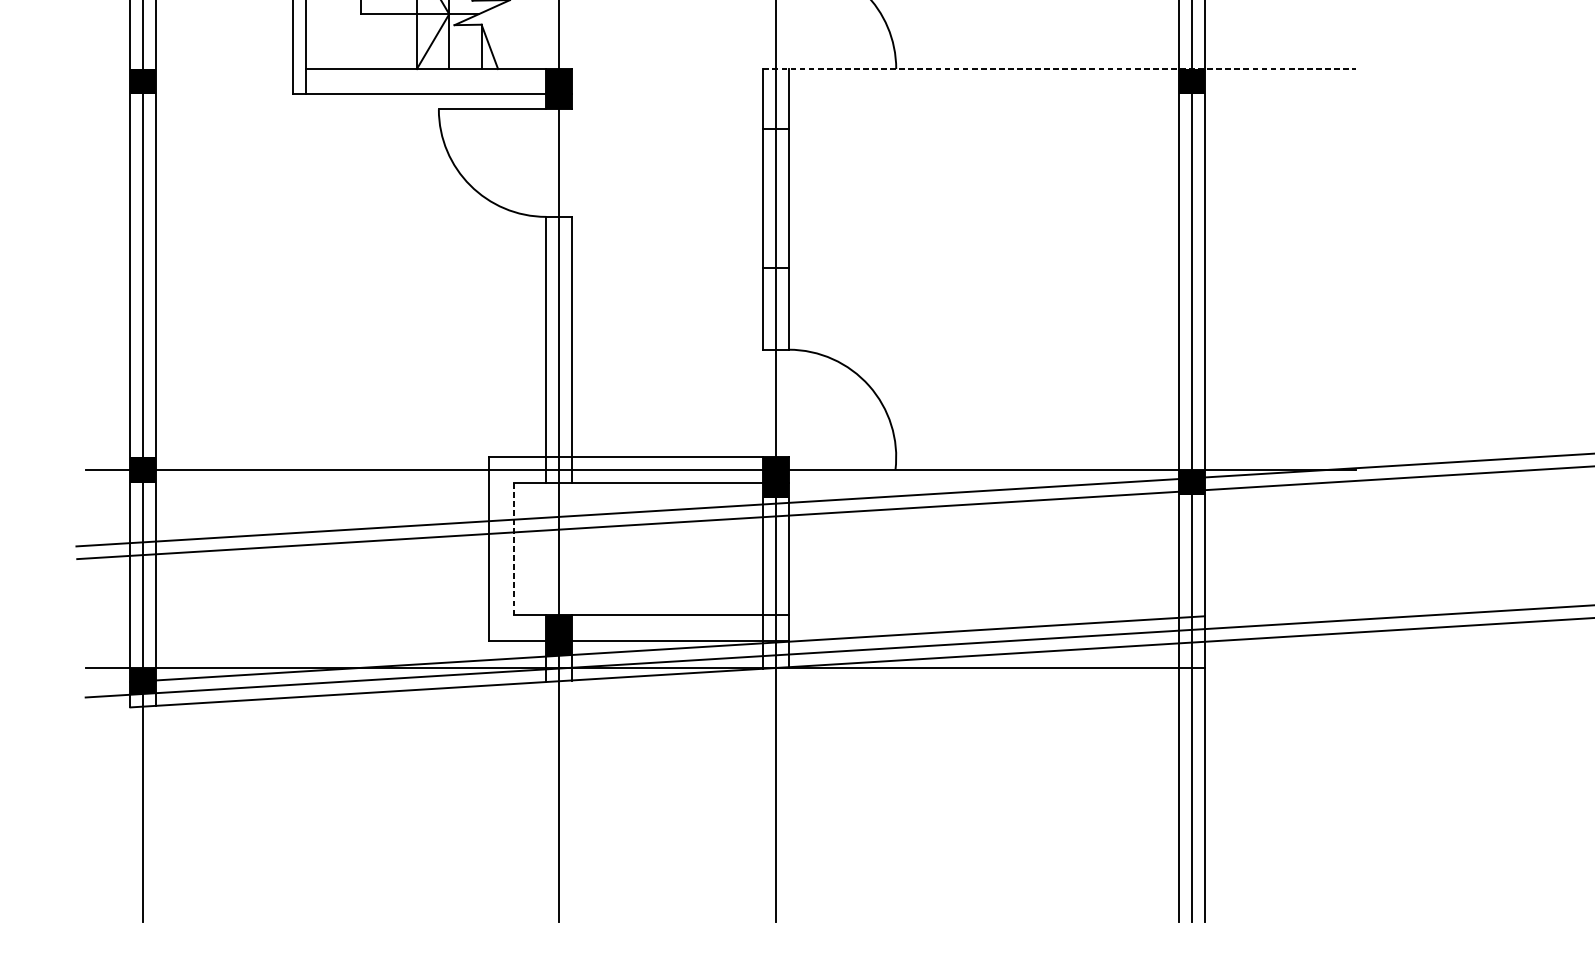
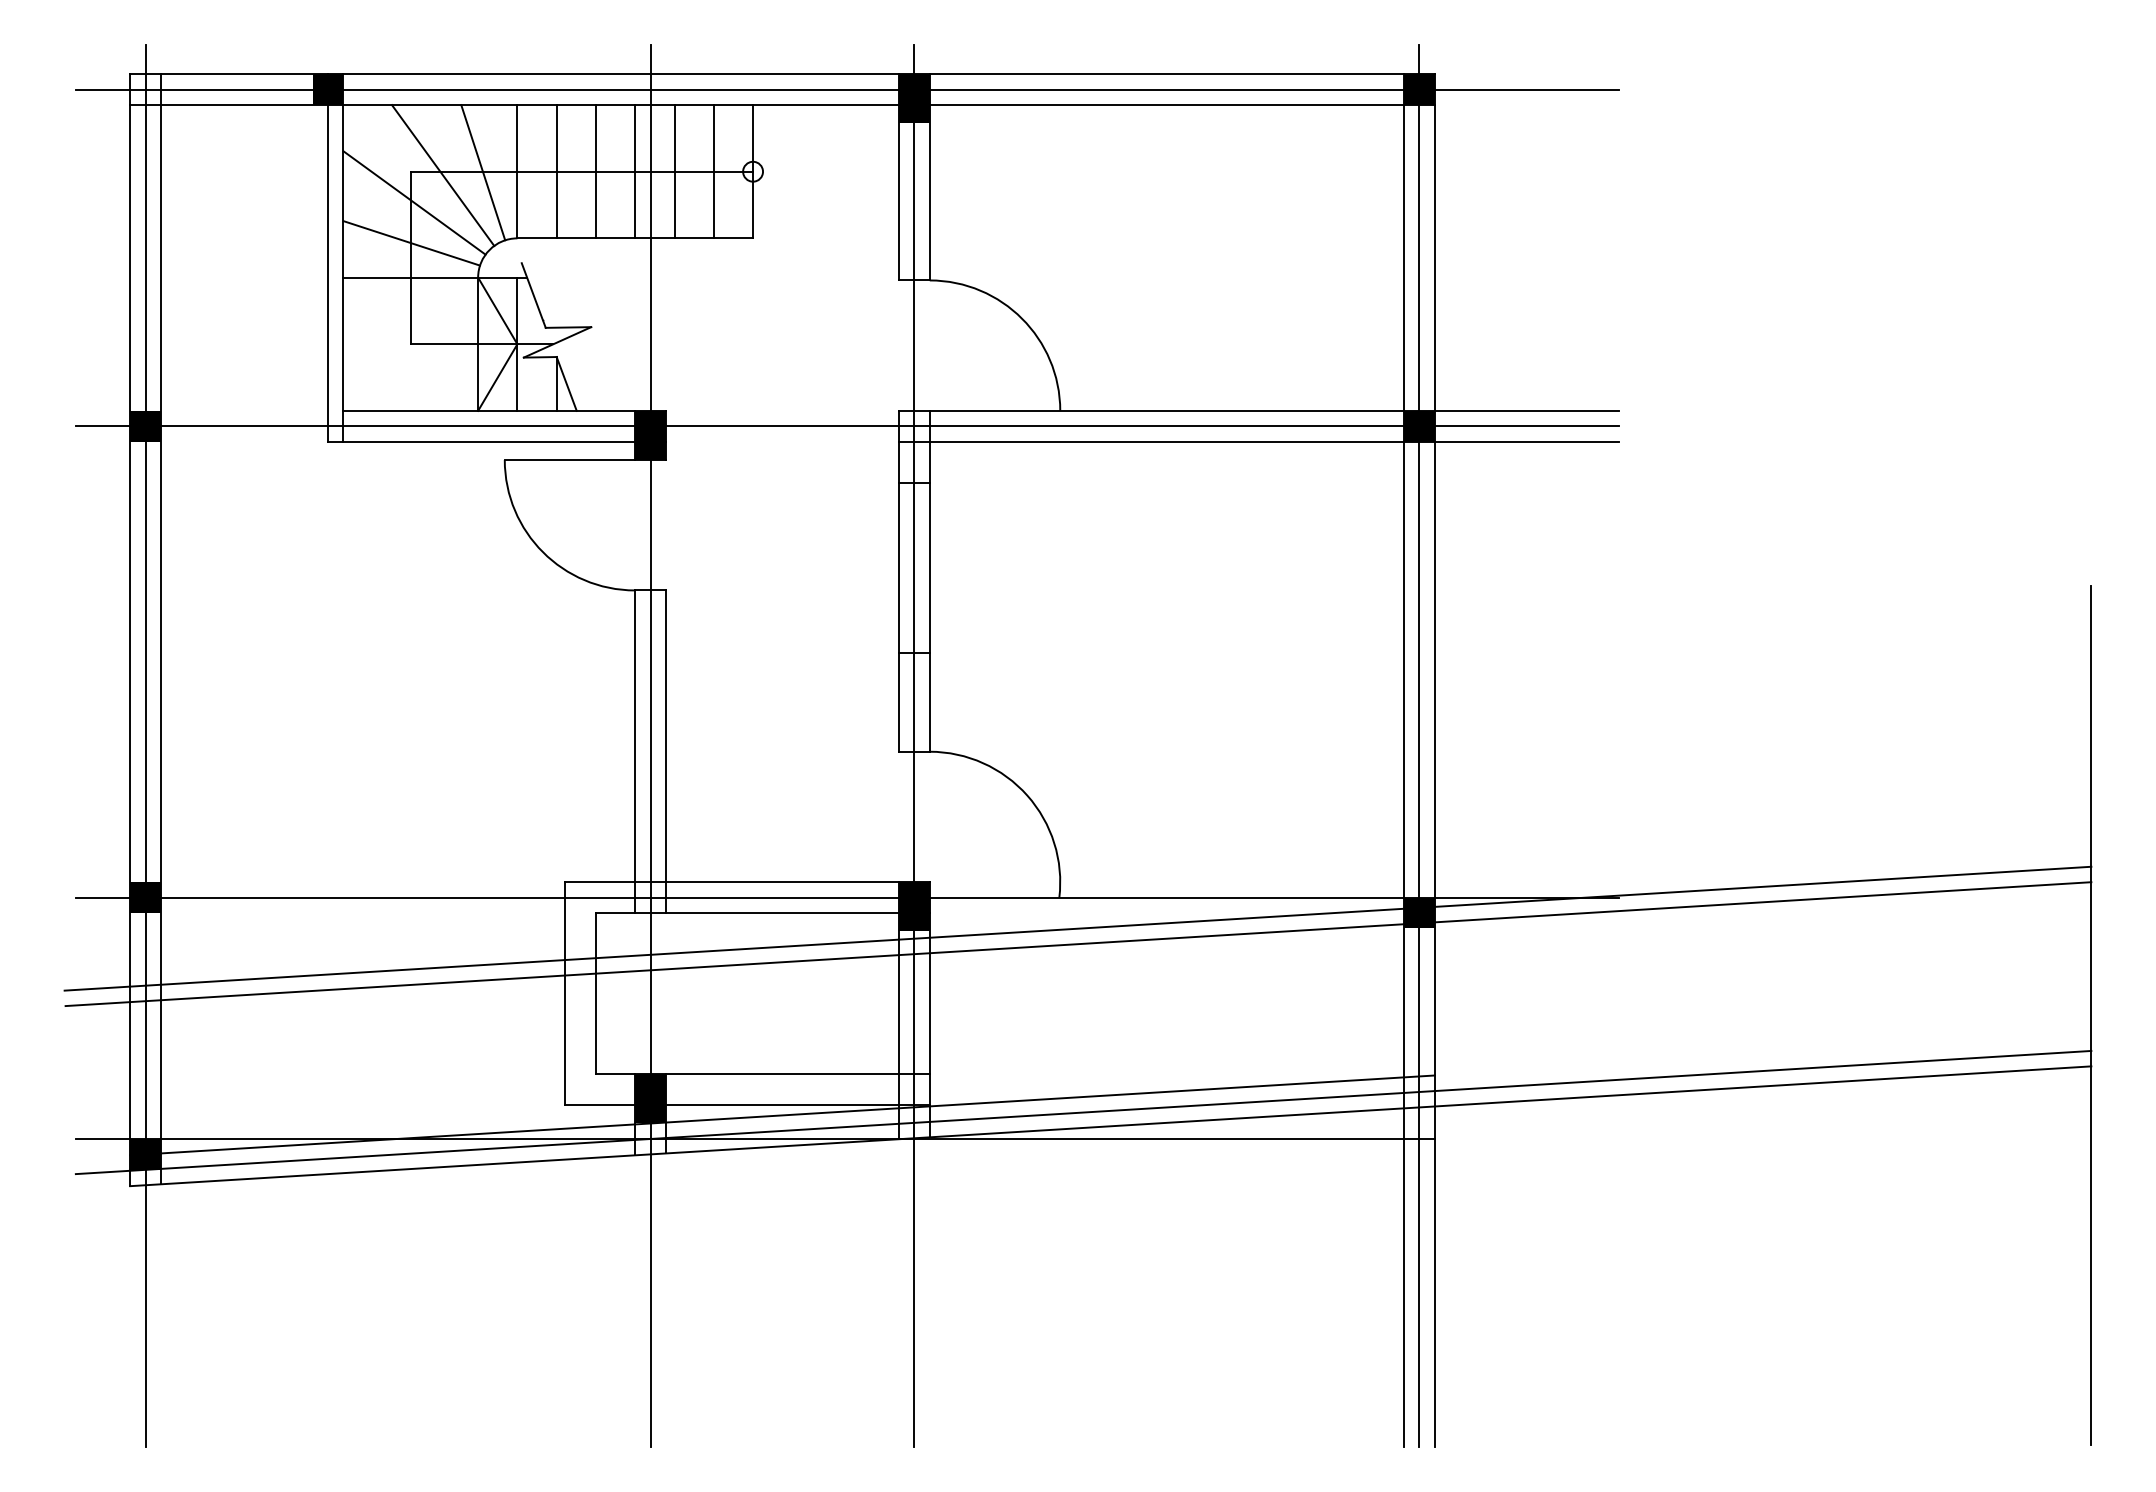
line: (1059, 68) -> (1258, 410), dashed -> solid
line: (720, 81) -> (846, 426), added
line: (1059, 94) -> (1258, 441), added
line: (513, 548) -> (595, 993), dashed -> solid

